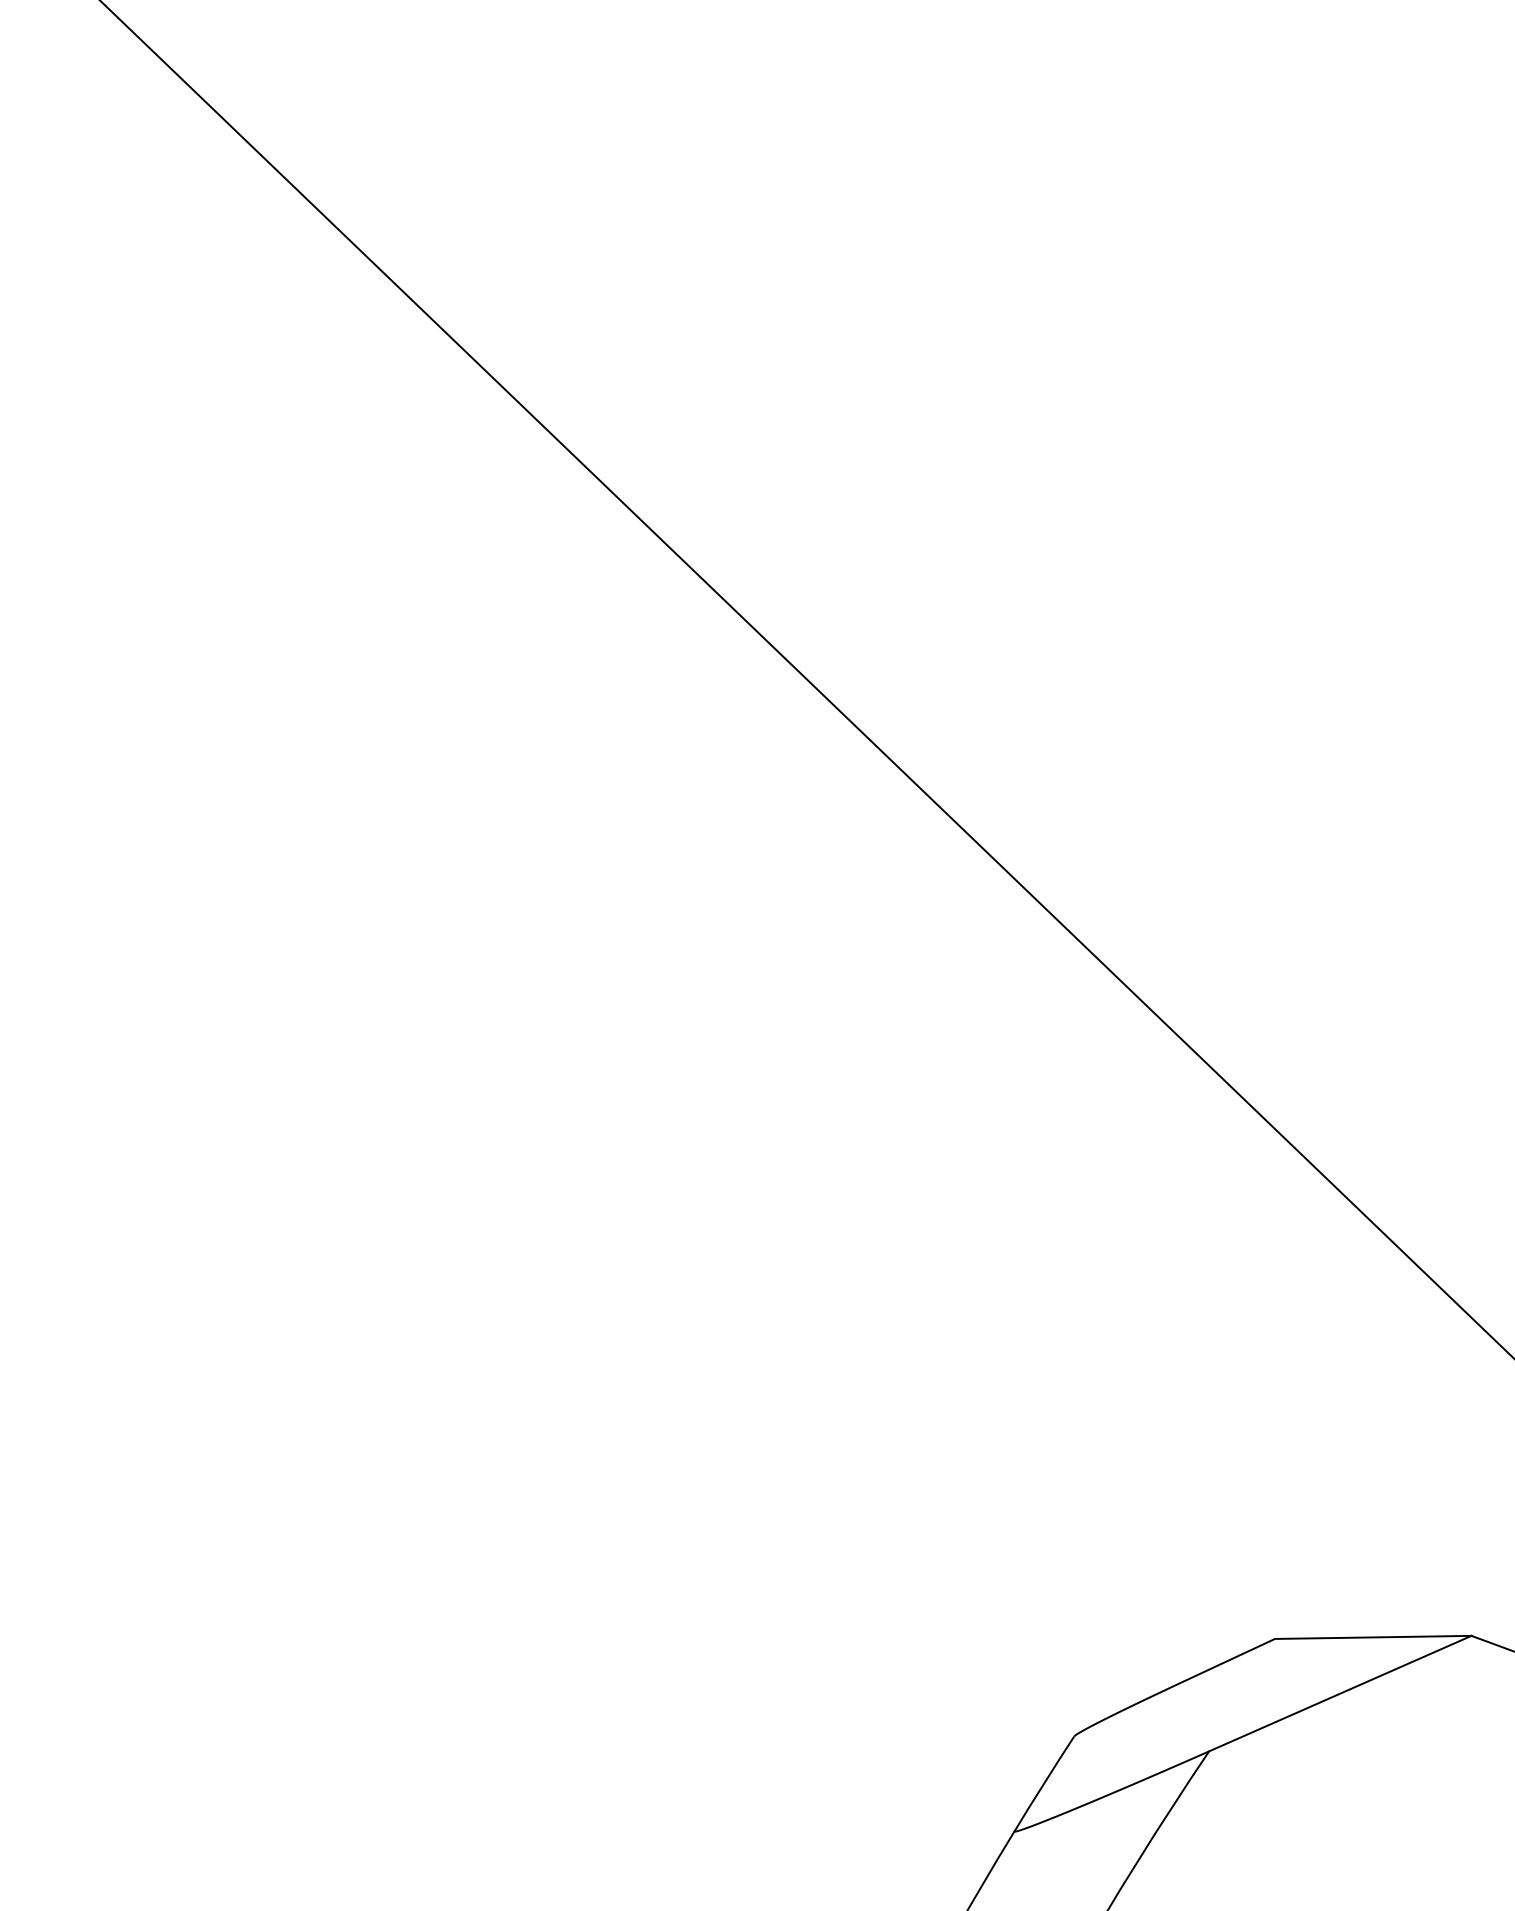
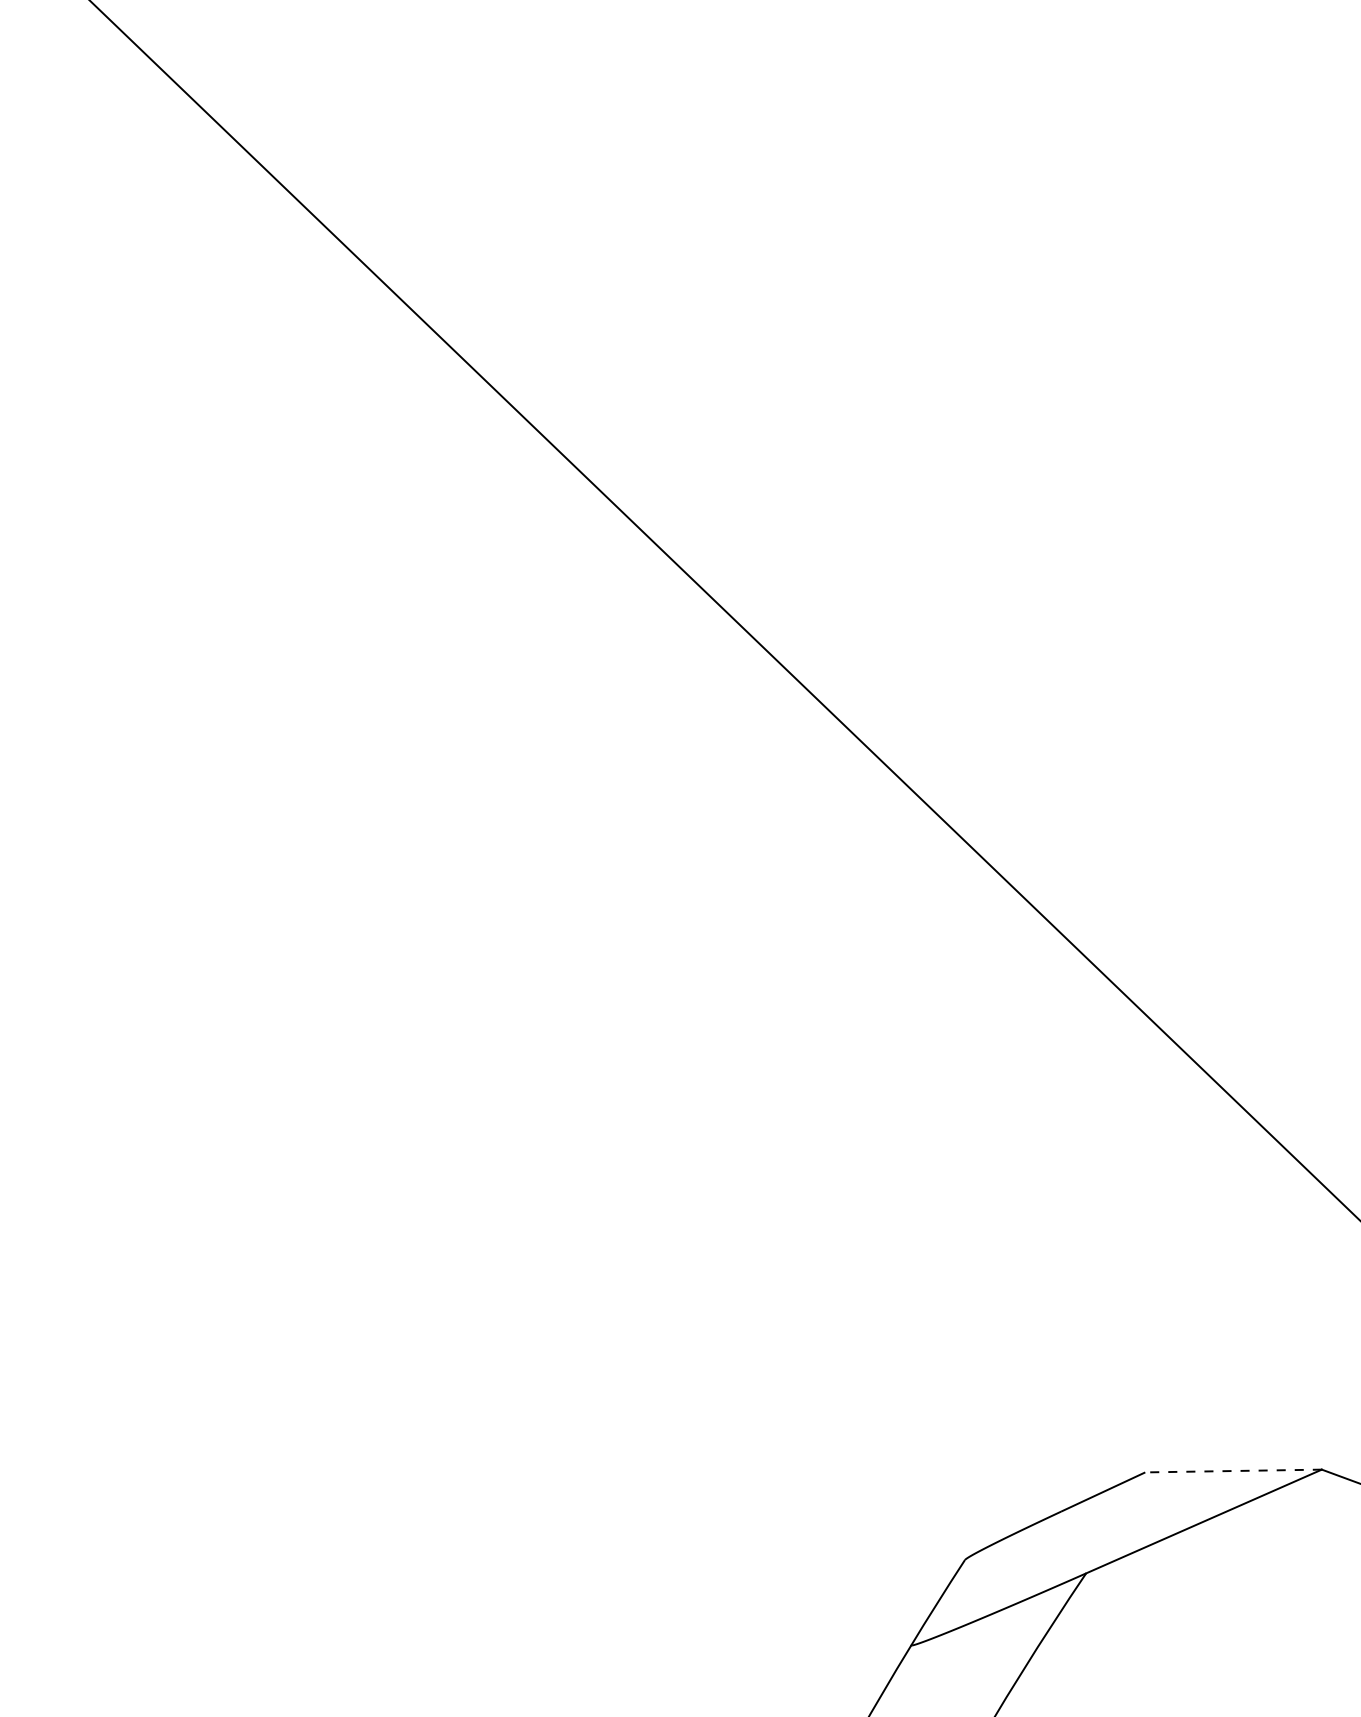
line: (1373, 1637) -> (1233, 1471), solid -> dashed

